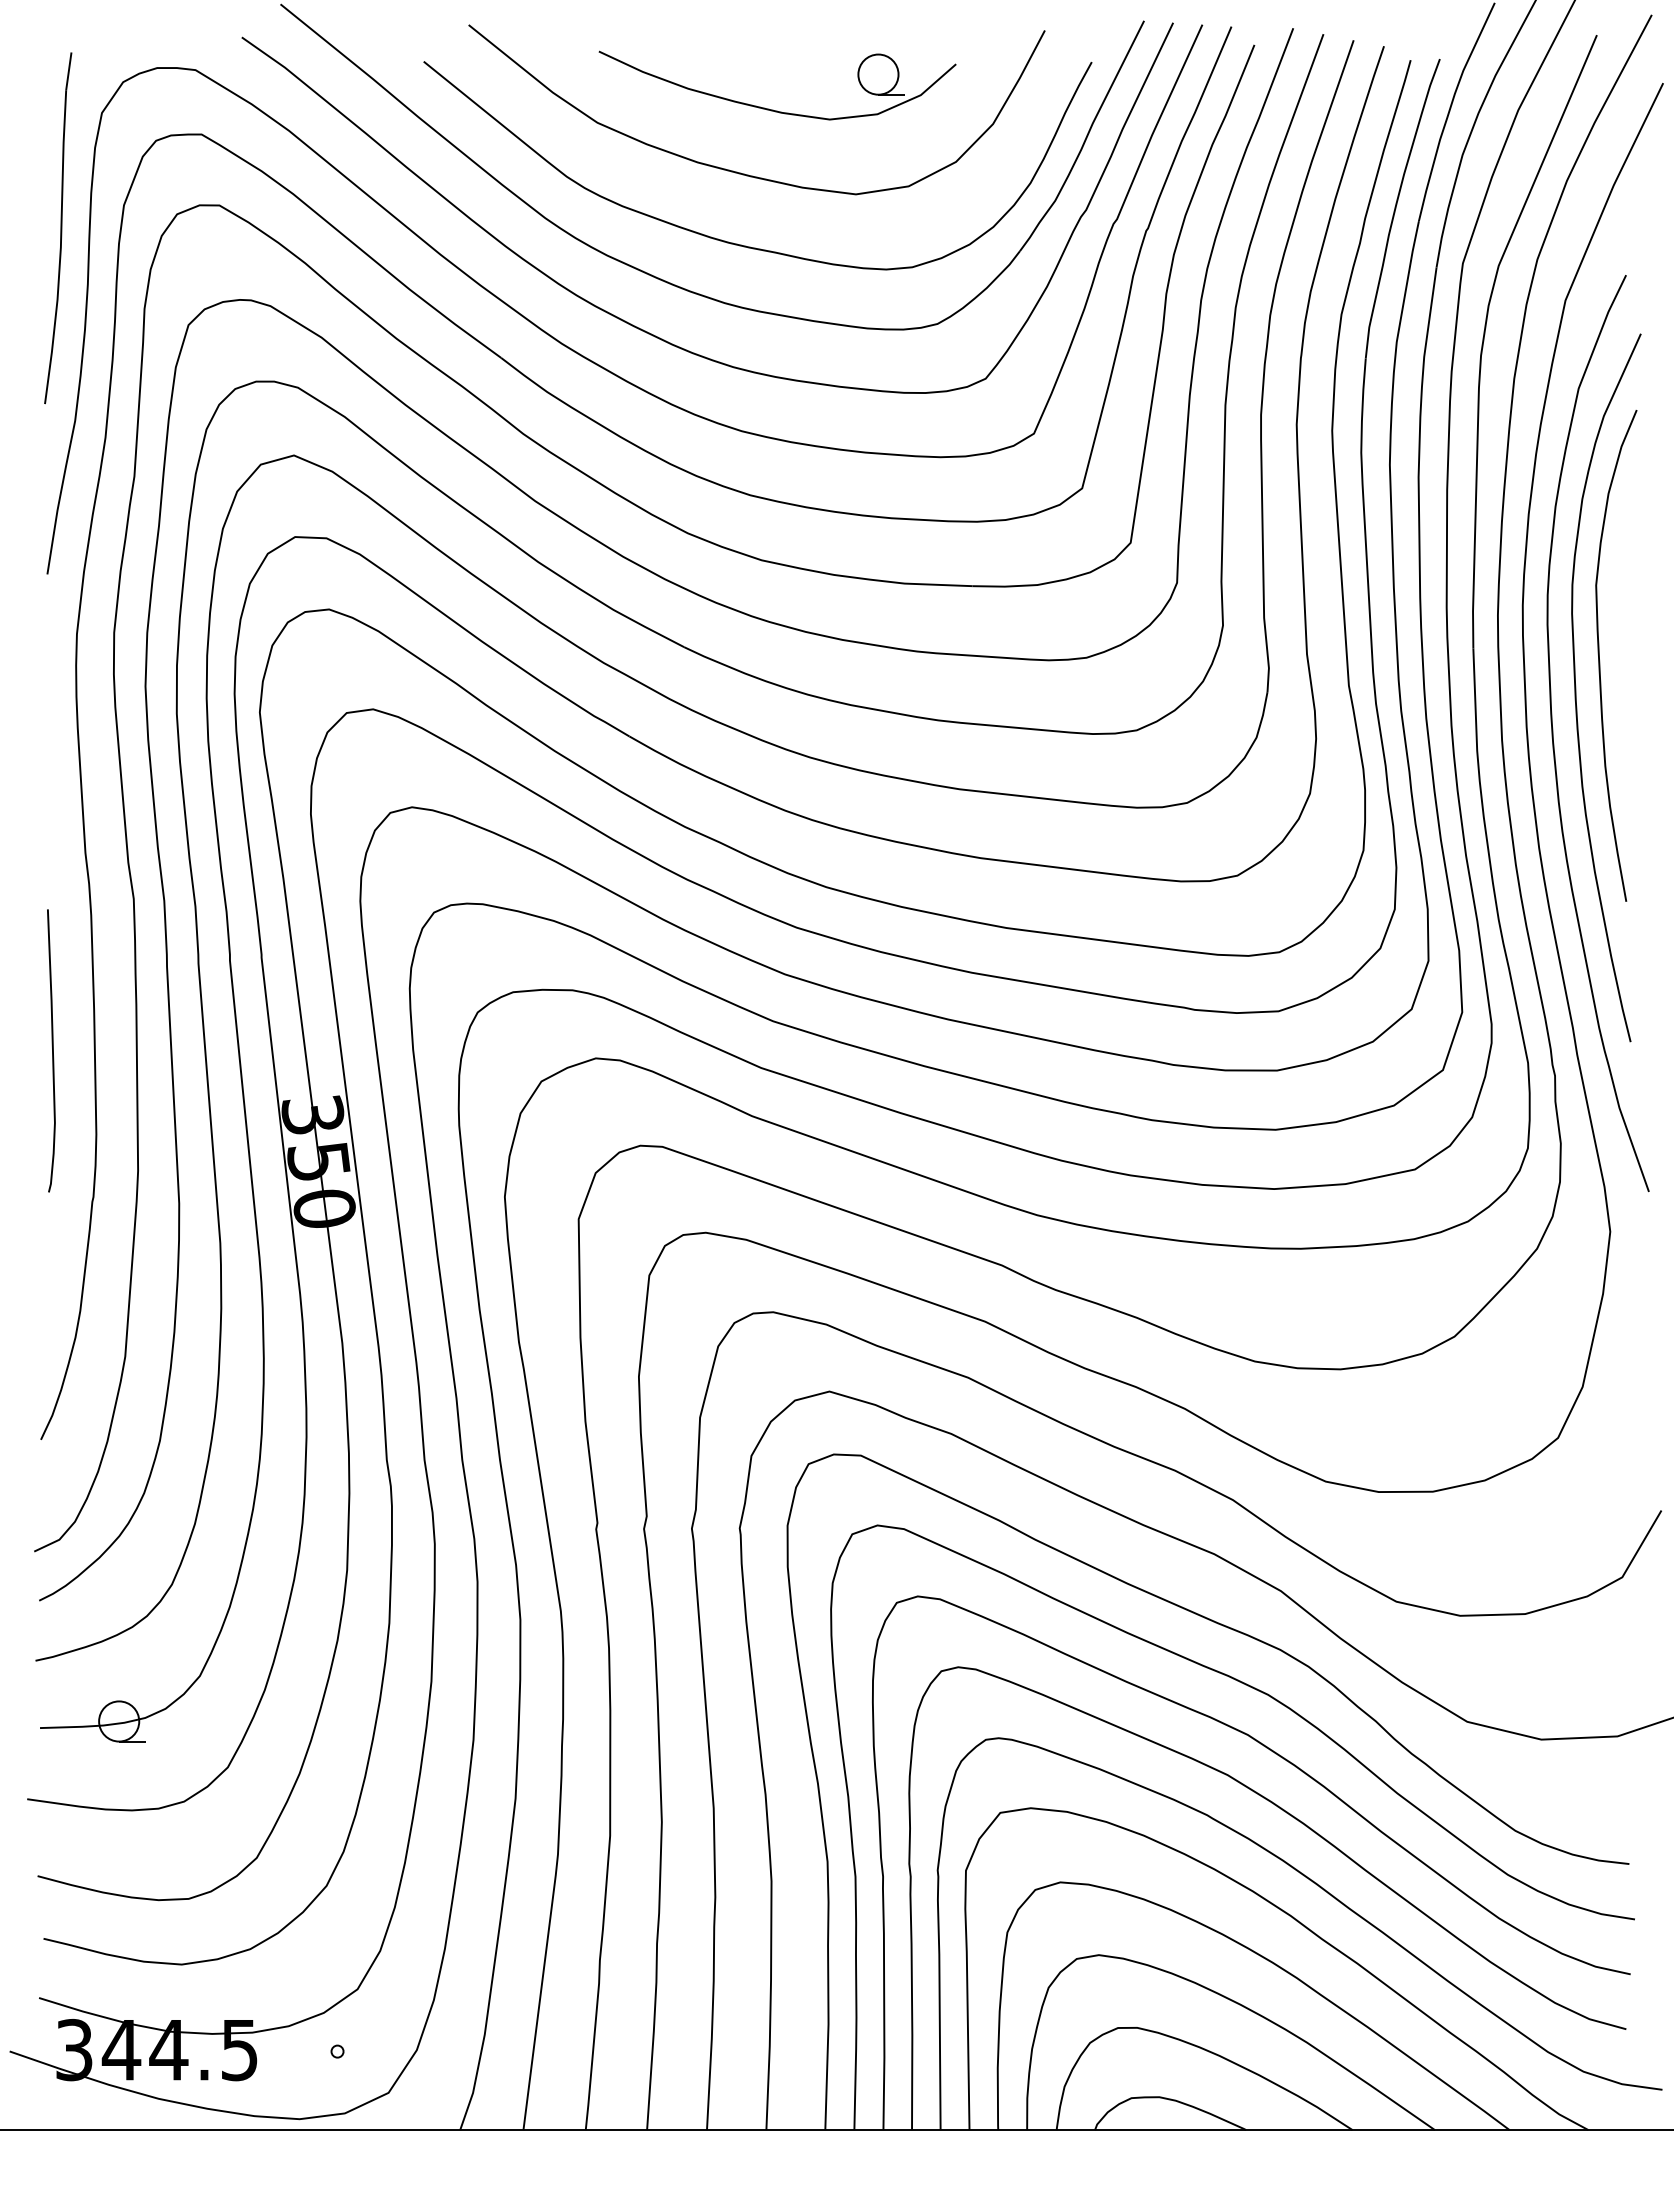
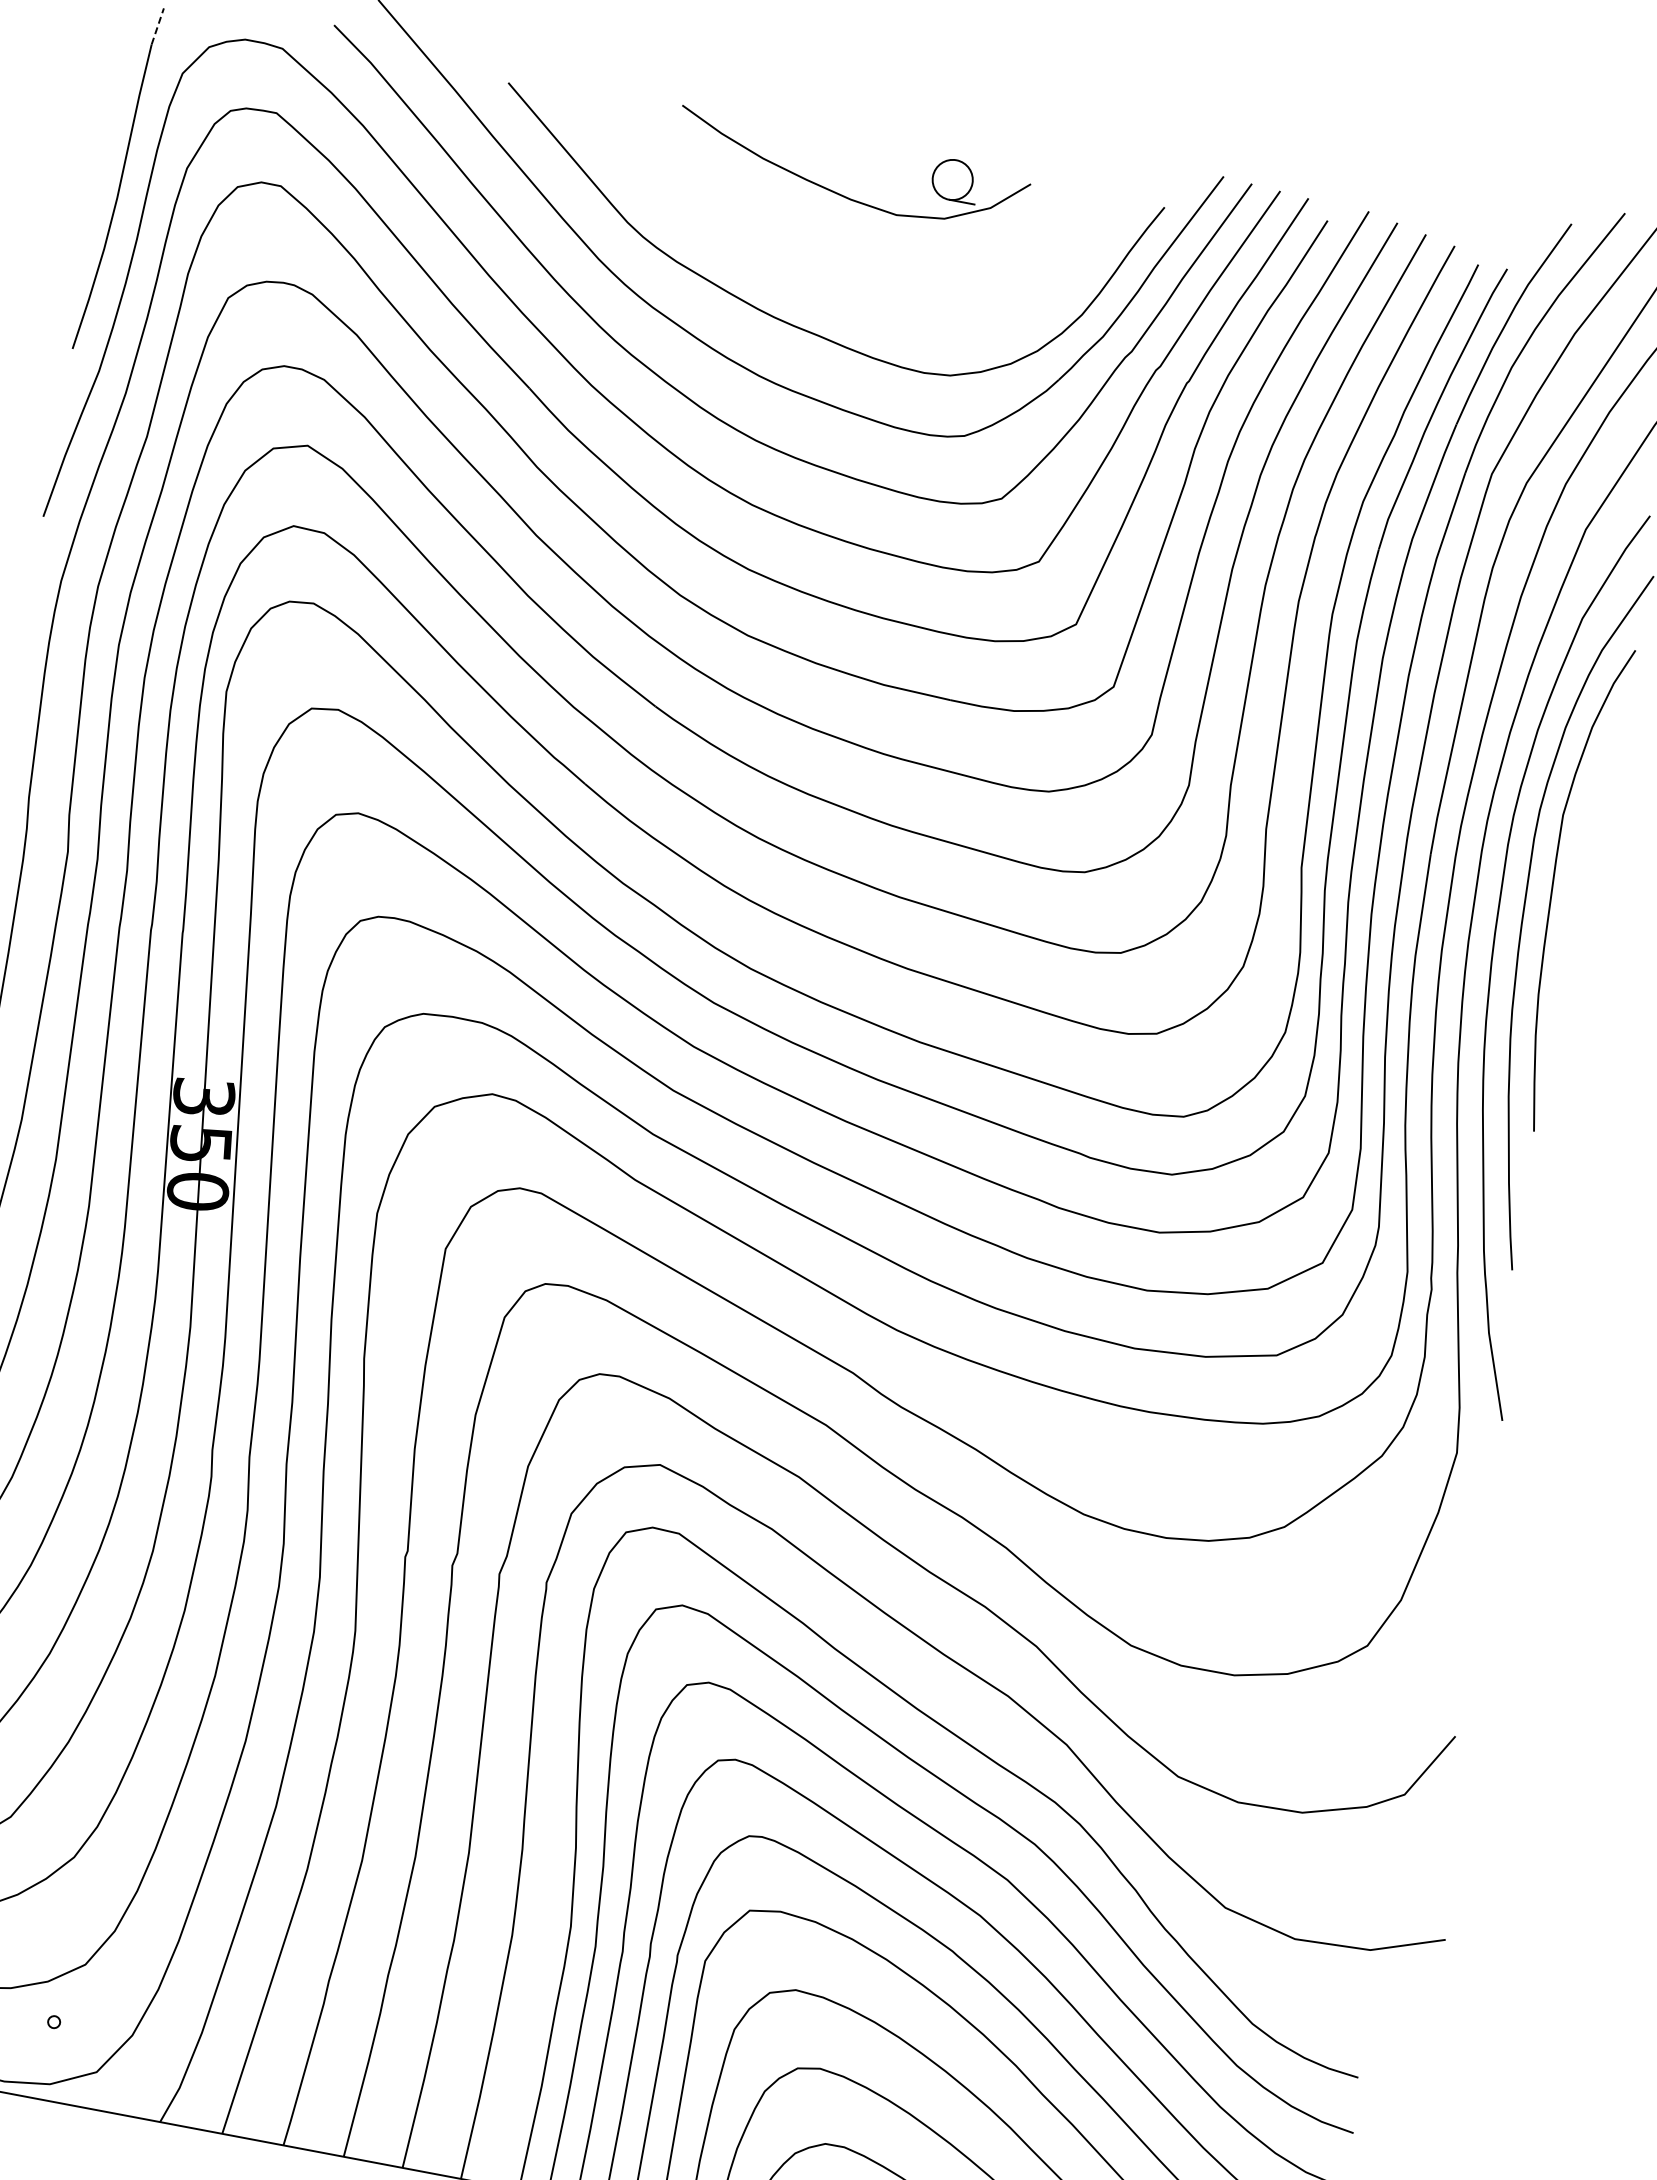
line: (68, 70) -> (157, 25), solid -> dashed
curve: (737, 171) -> (796, 249), removed

